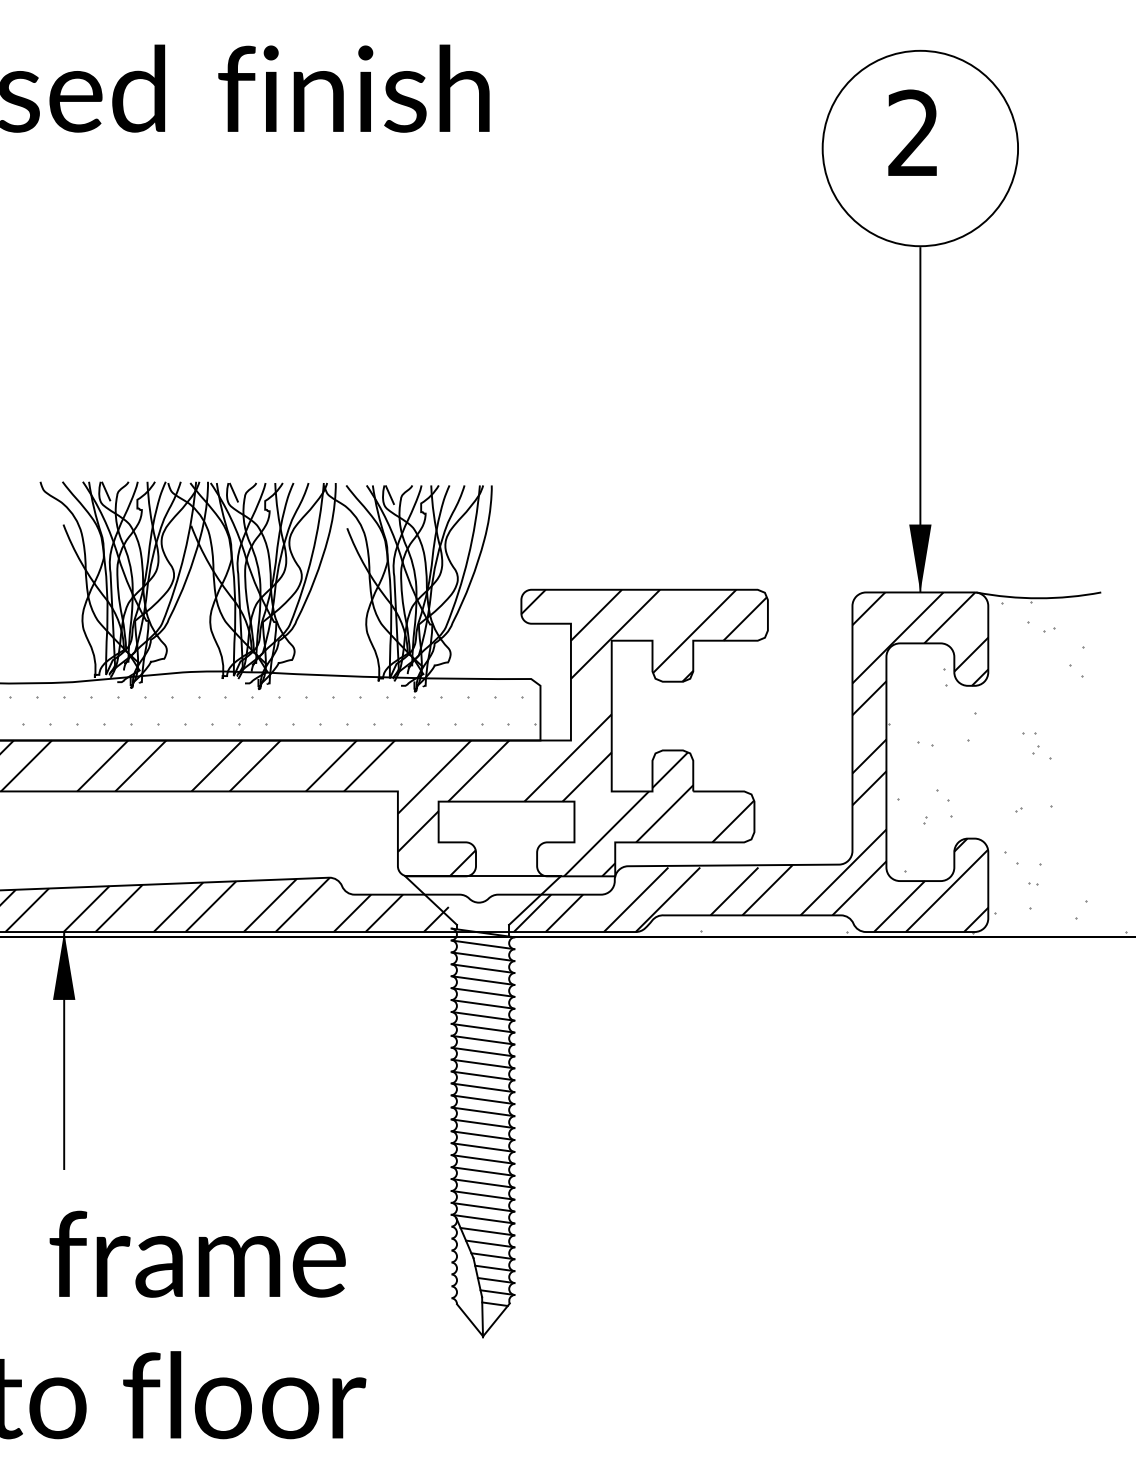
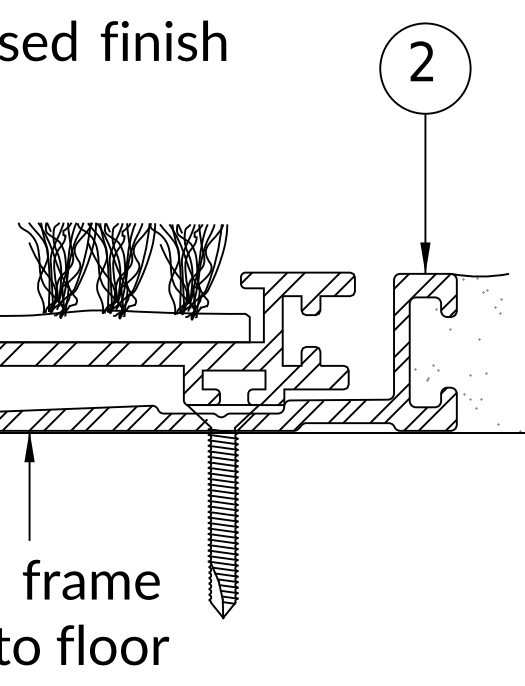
hatch: (271, 710) -> (125, 328), removed
hatch: (892, 777) -> (412, 359), removed

